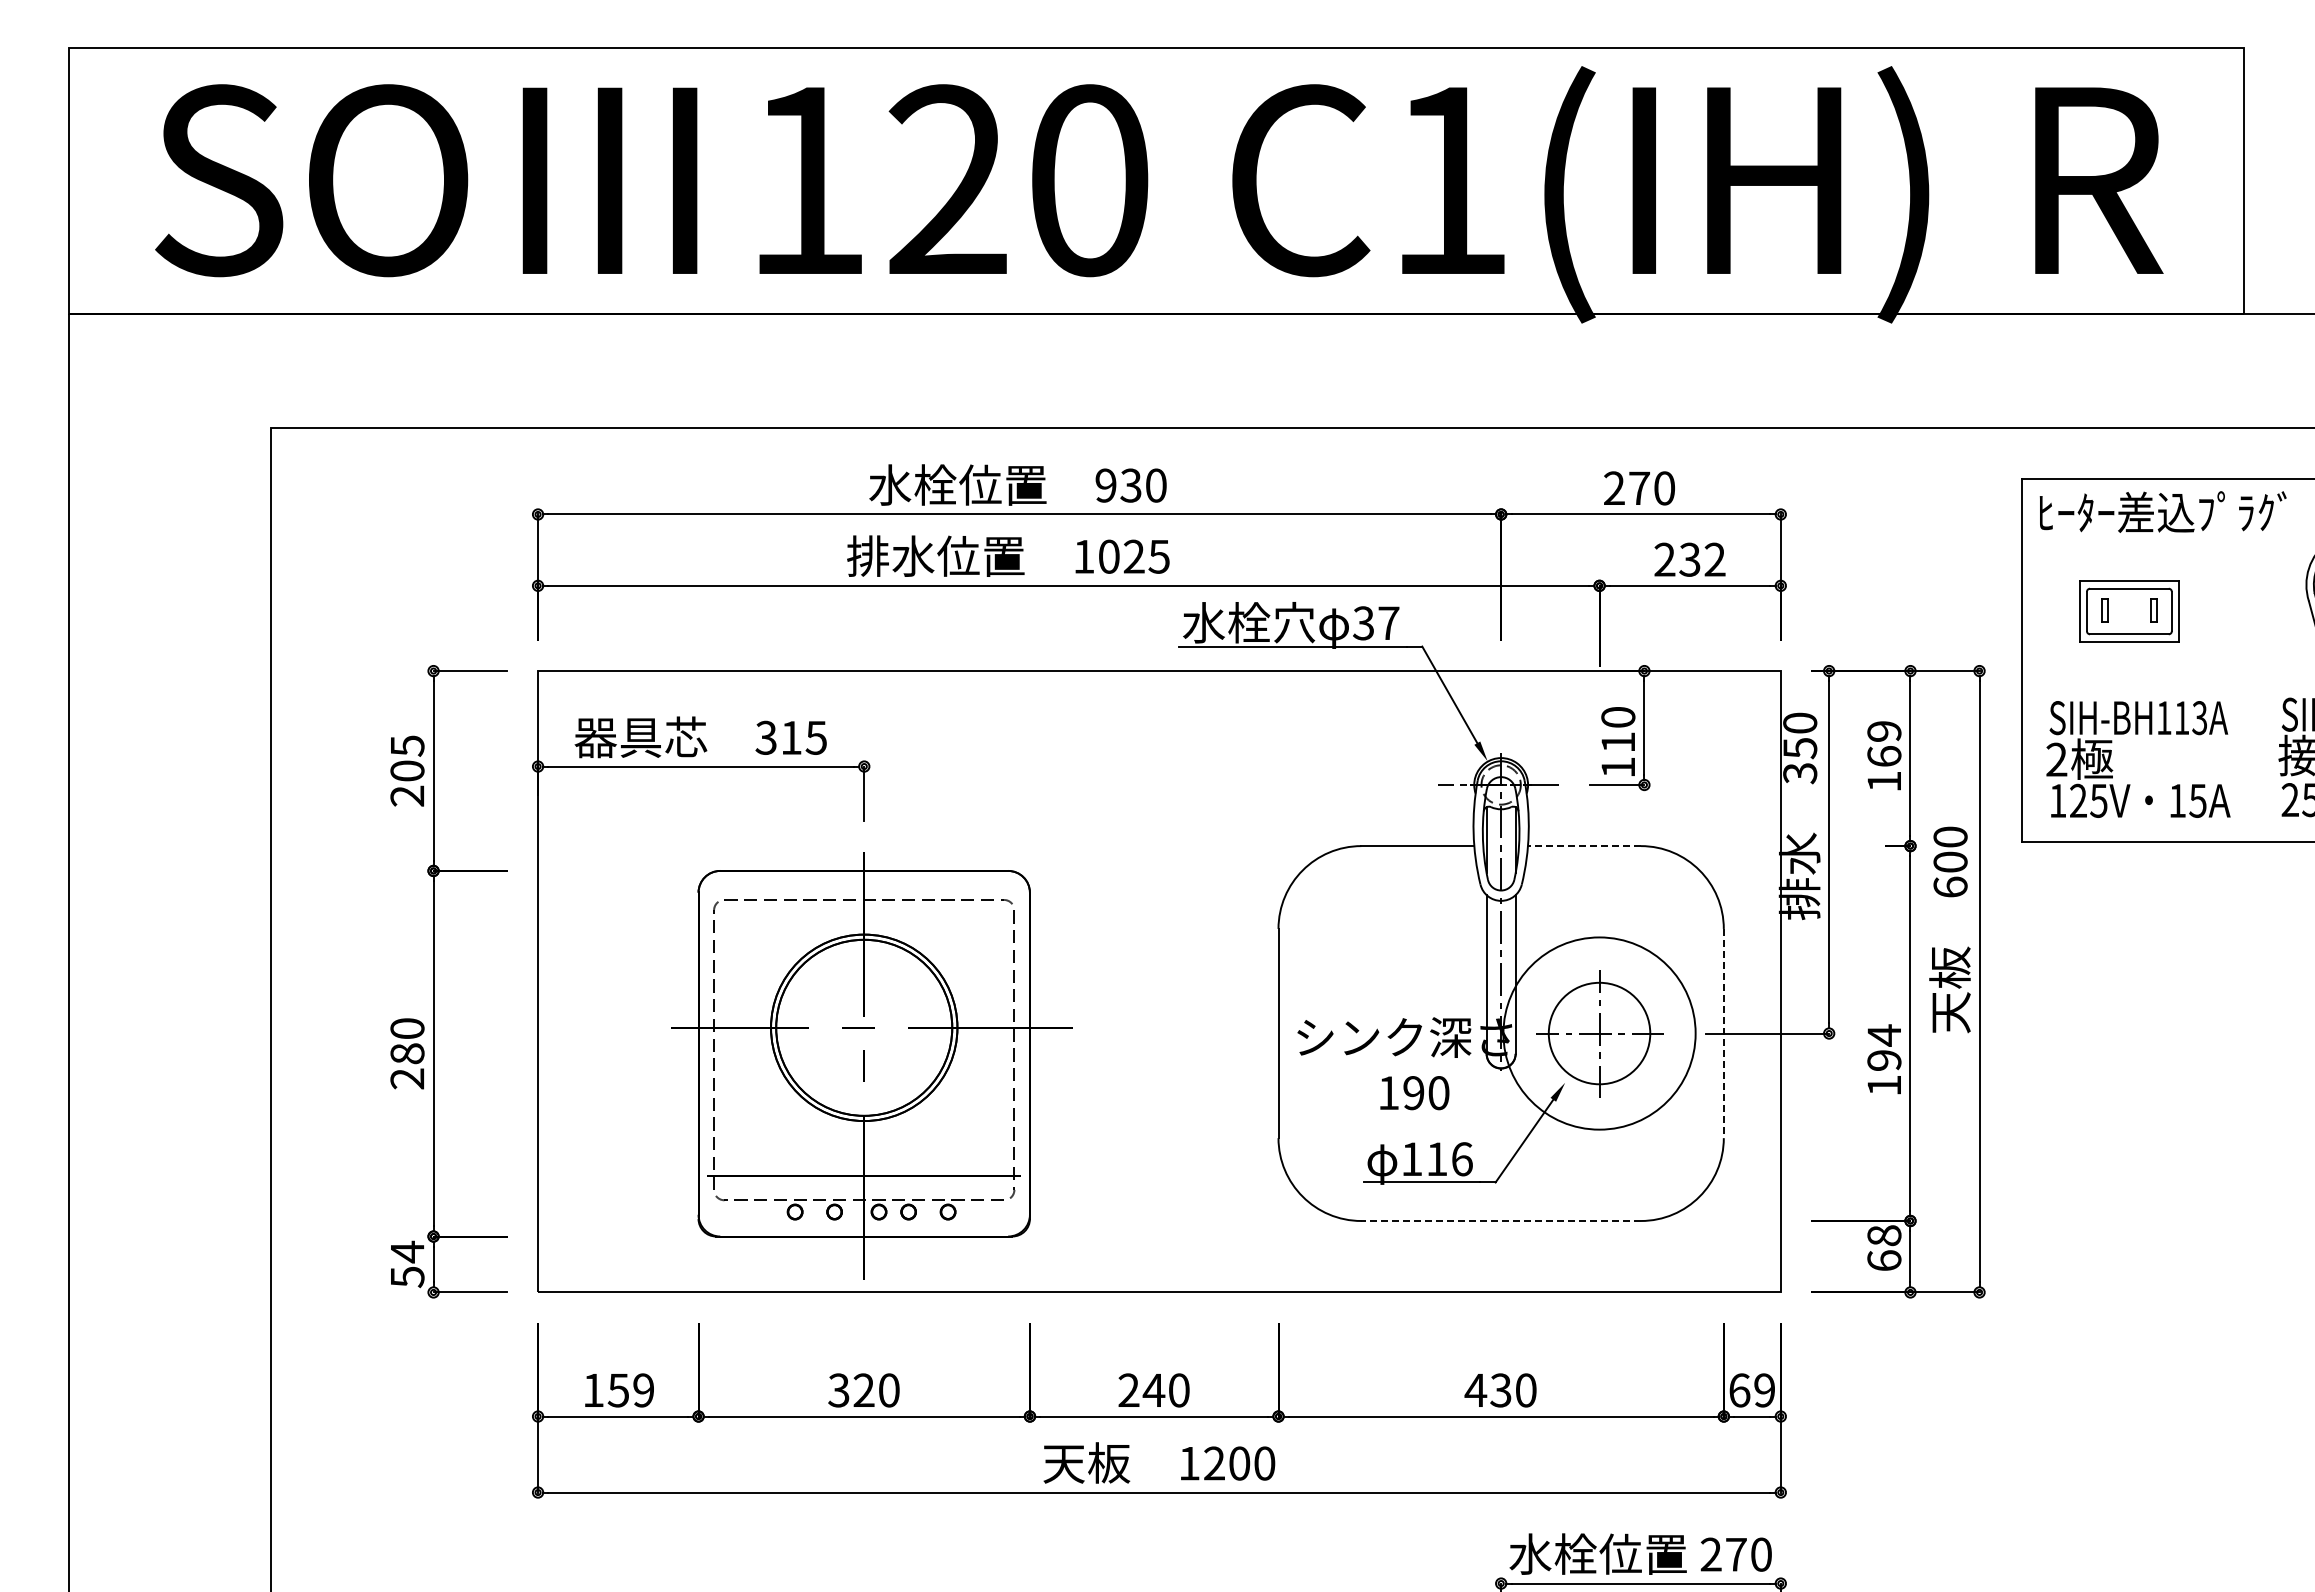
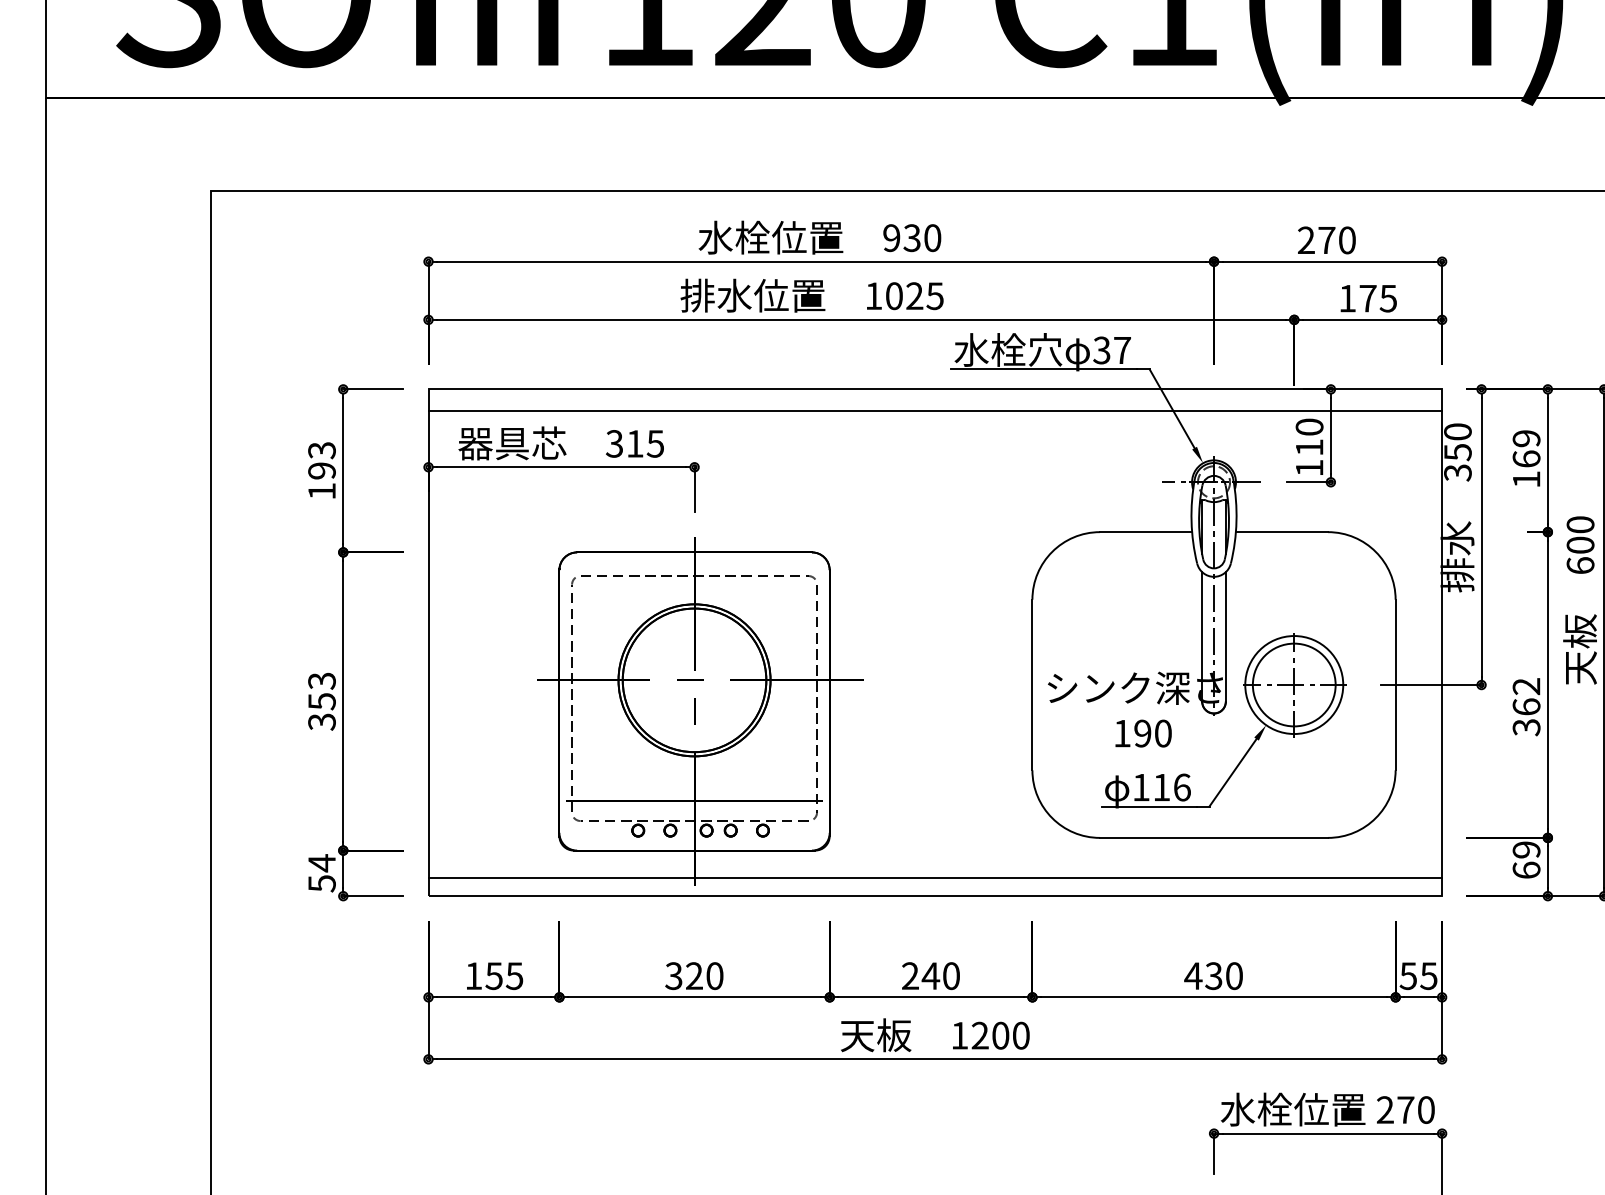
text: (1689, 559) -> (1367, 298), 232 -> 175
line: (1159, 696) -> (935, 410), added
text: (407, 770) -> (322, 470), 205 -> 193
line: (1583, 846) -> (1281, 532), dashed -> solid
circle: (1599, 1033) -> (1294, 684), size x0.62
line: (1723, 1033) -> (1395, 684), dashed -> solid
text: (407, 1053) -> (322, 701), 280 -> 353
text: (1884, 1060) -> (1526, 707), 194 -> 362
line: (1501, 1221) -> (1214, 838), dashed -> solid
text: (1884, 1235) -> (1526, 849), 68 -> 69
line: (1159, 1270) -> (935, 878), added
text: (642, 1390) -> (513, 976), 159 -> 155
text: (1751, 1390) -> (1418, 976), 69 -> 55

